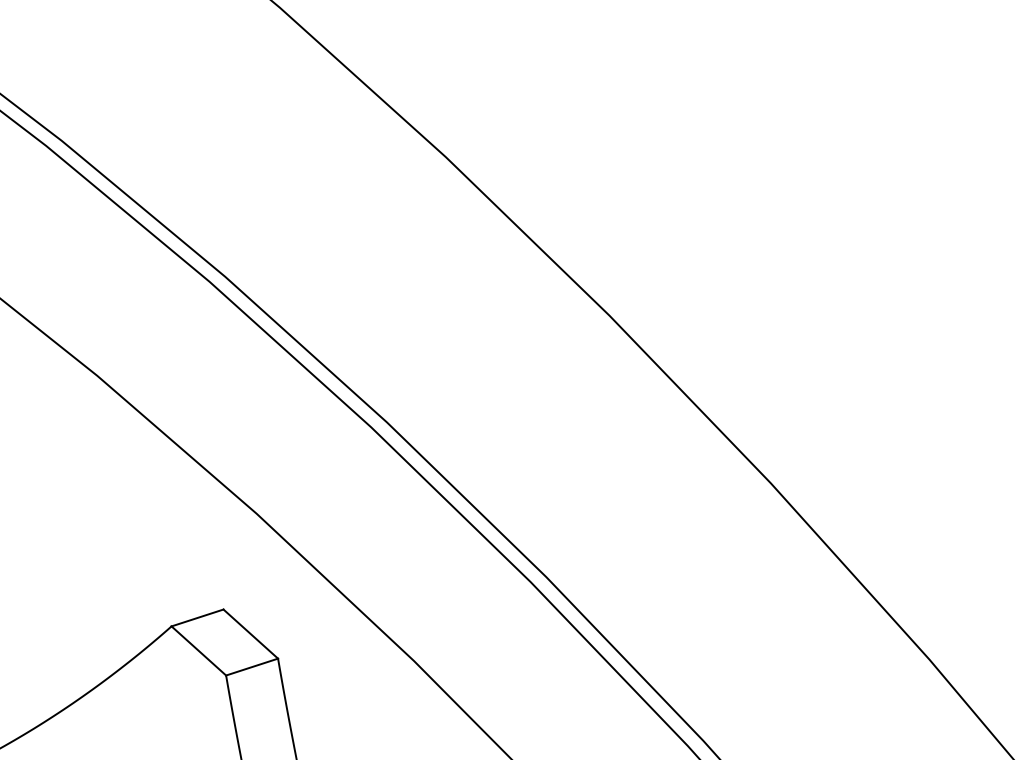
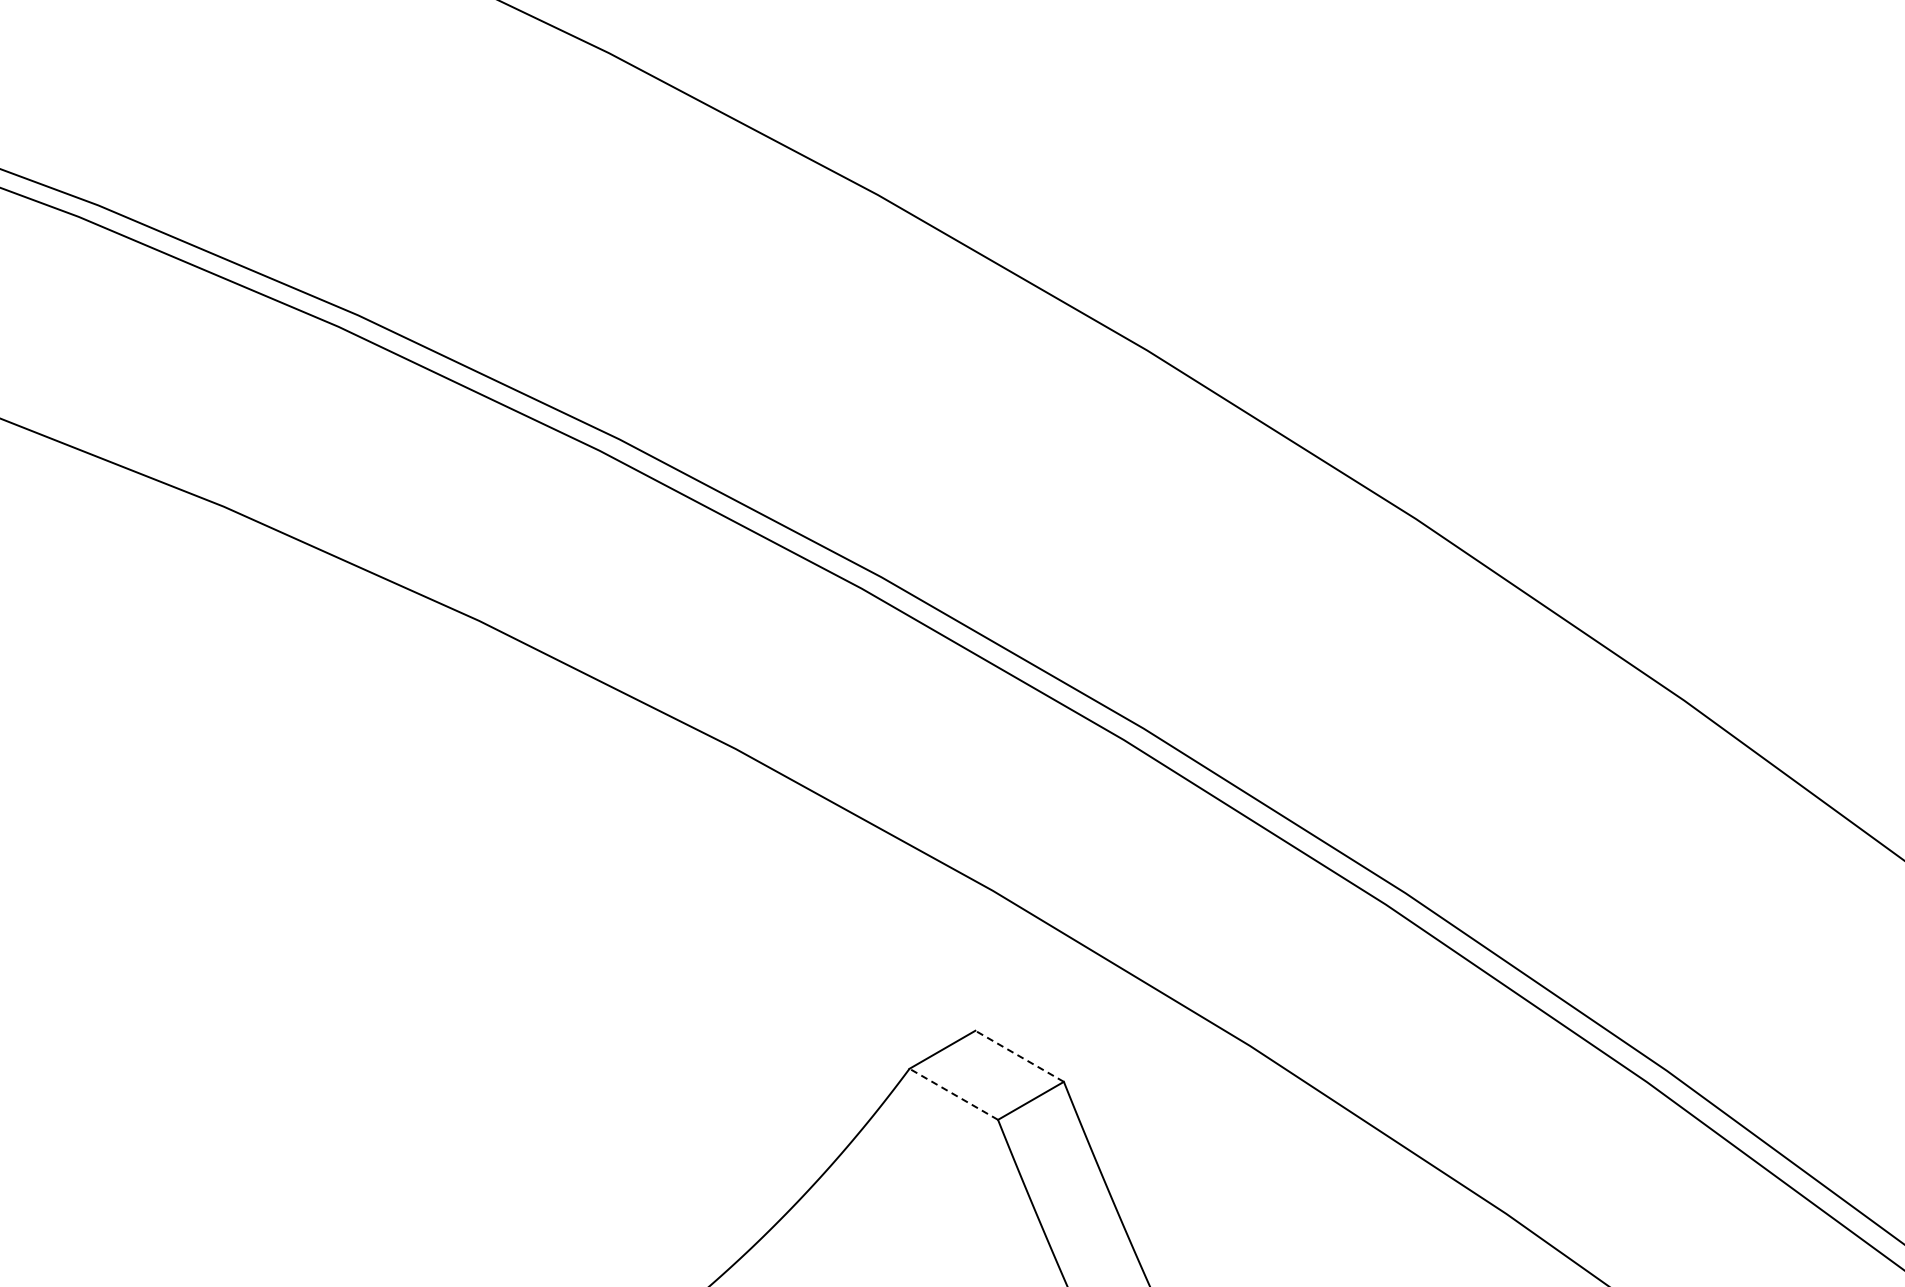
line: (250, 634) -> (1019, 1056), solid -> dashed
line: (198, 651) -> (953, 1094), solid -> dashed

